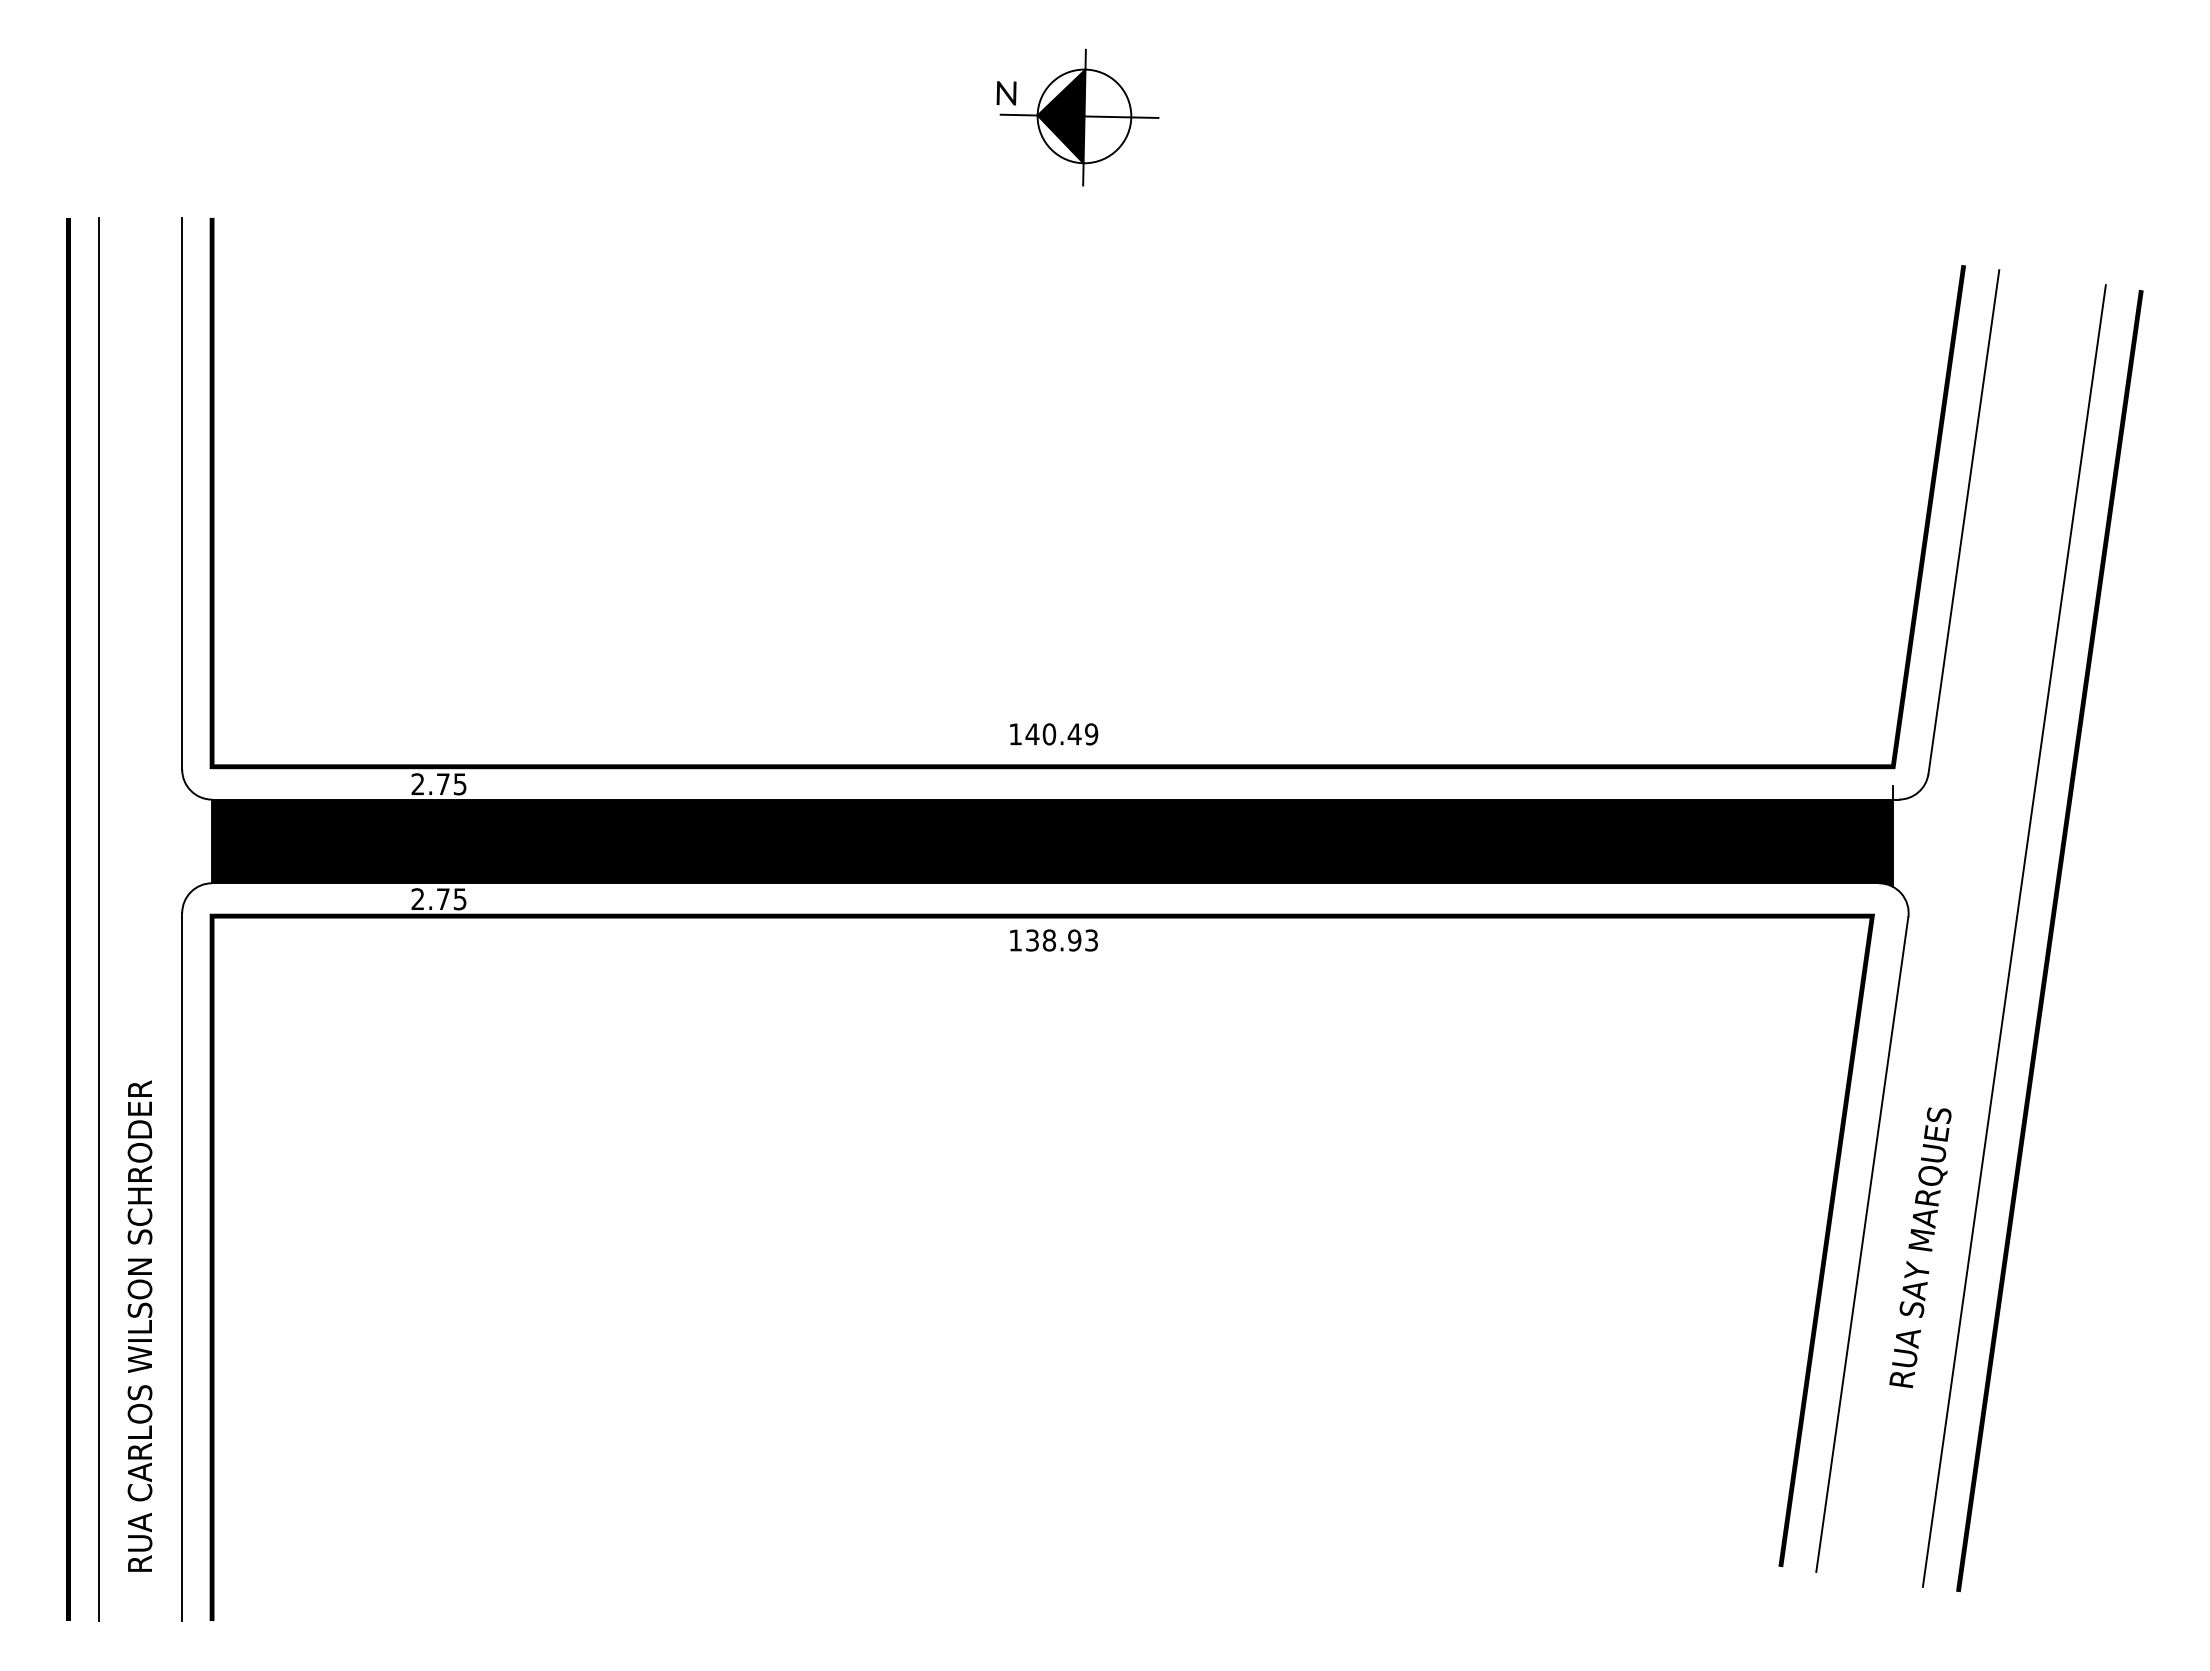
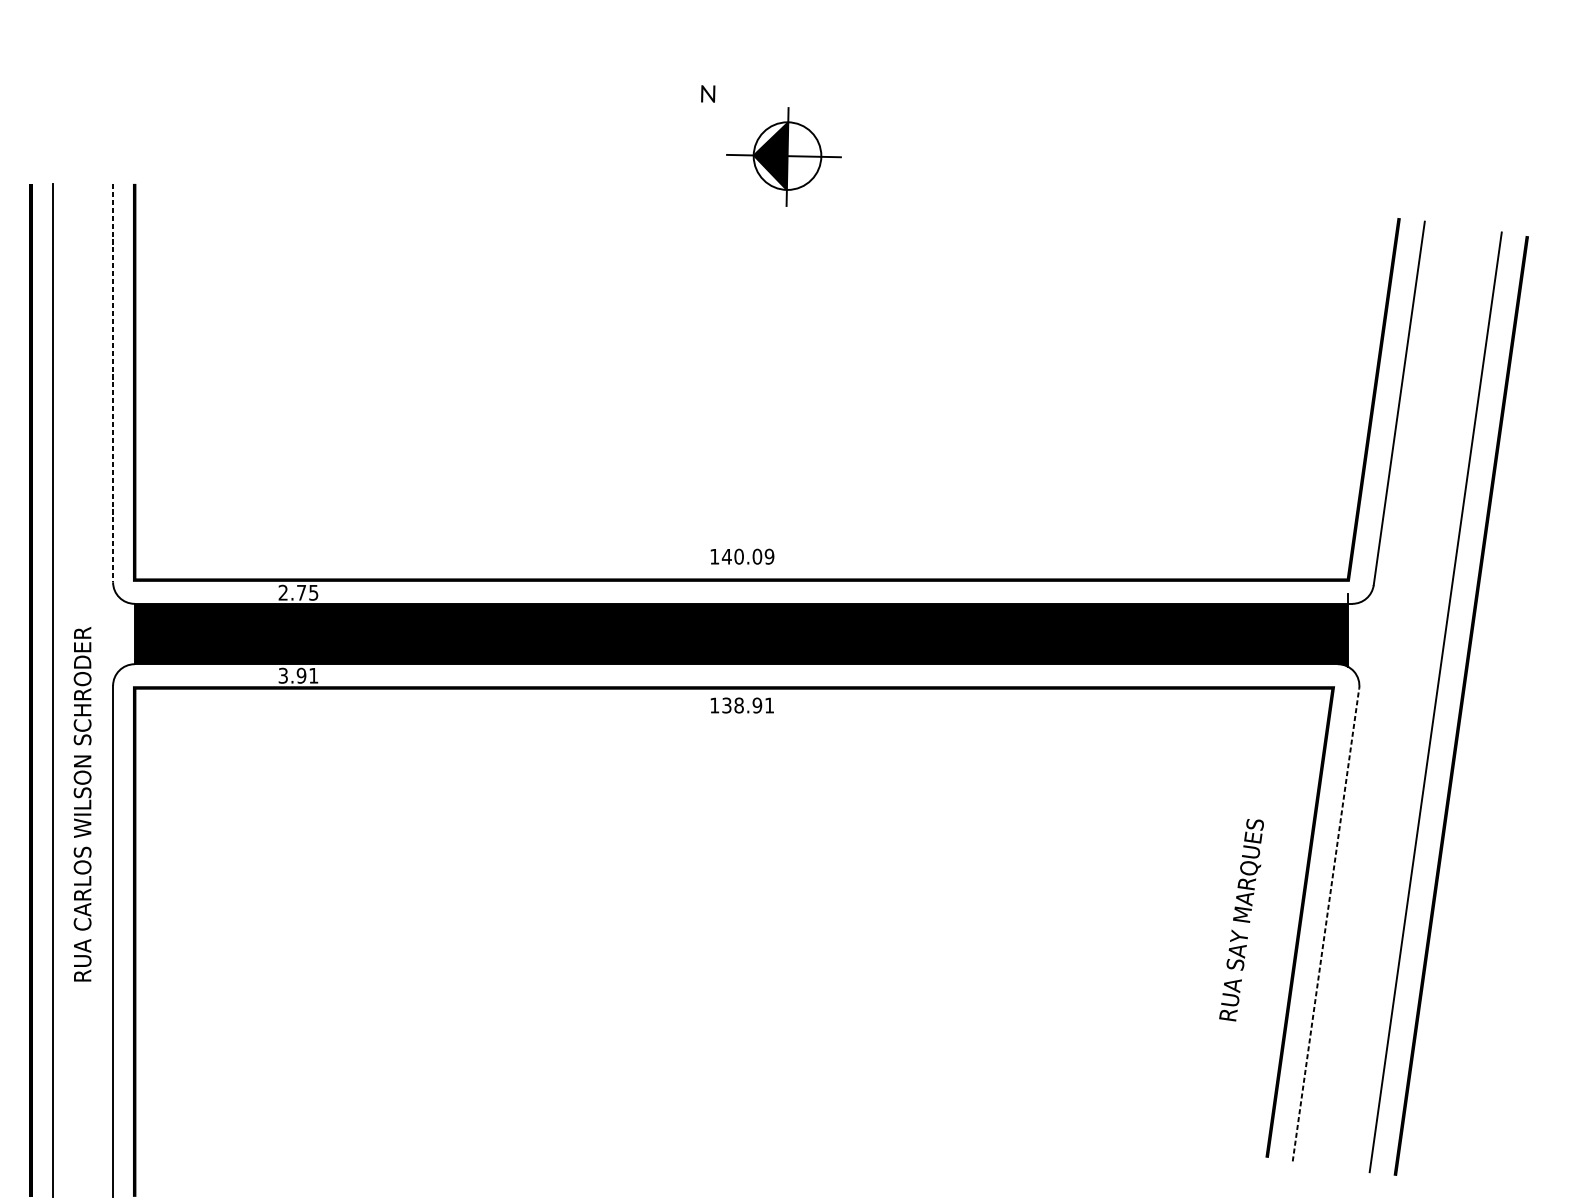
part: (1079, 117) -> (783, 156), moved
line: (182, 493) -> (113, 382), solid -> dashed
text: (1074, 734) -> (757, 556), 140.49 -> 140.09
text: (438, 899) -> (298, 675), 2.75 -> 3.91
text: (1091, 940) -> (769, 705), 138.93 -> 138.91
line: (1862, 1244) -> (1326, 925), solid -> dashed
text: (1920, 1247) -> (1241, 919), moved
text: (139, 1325) -> (82, 803), moved

